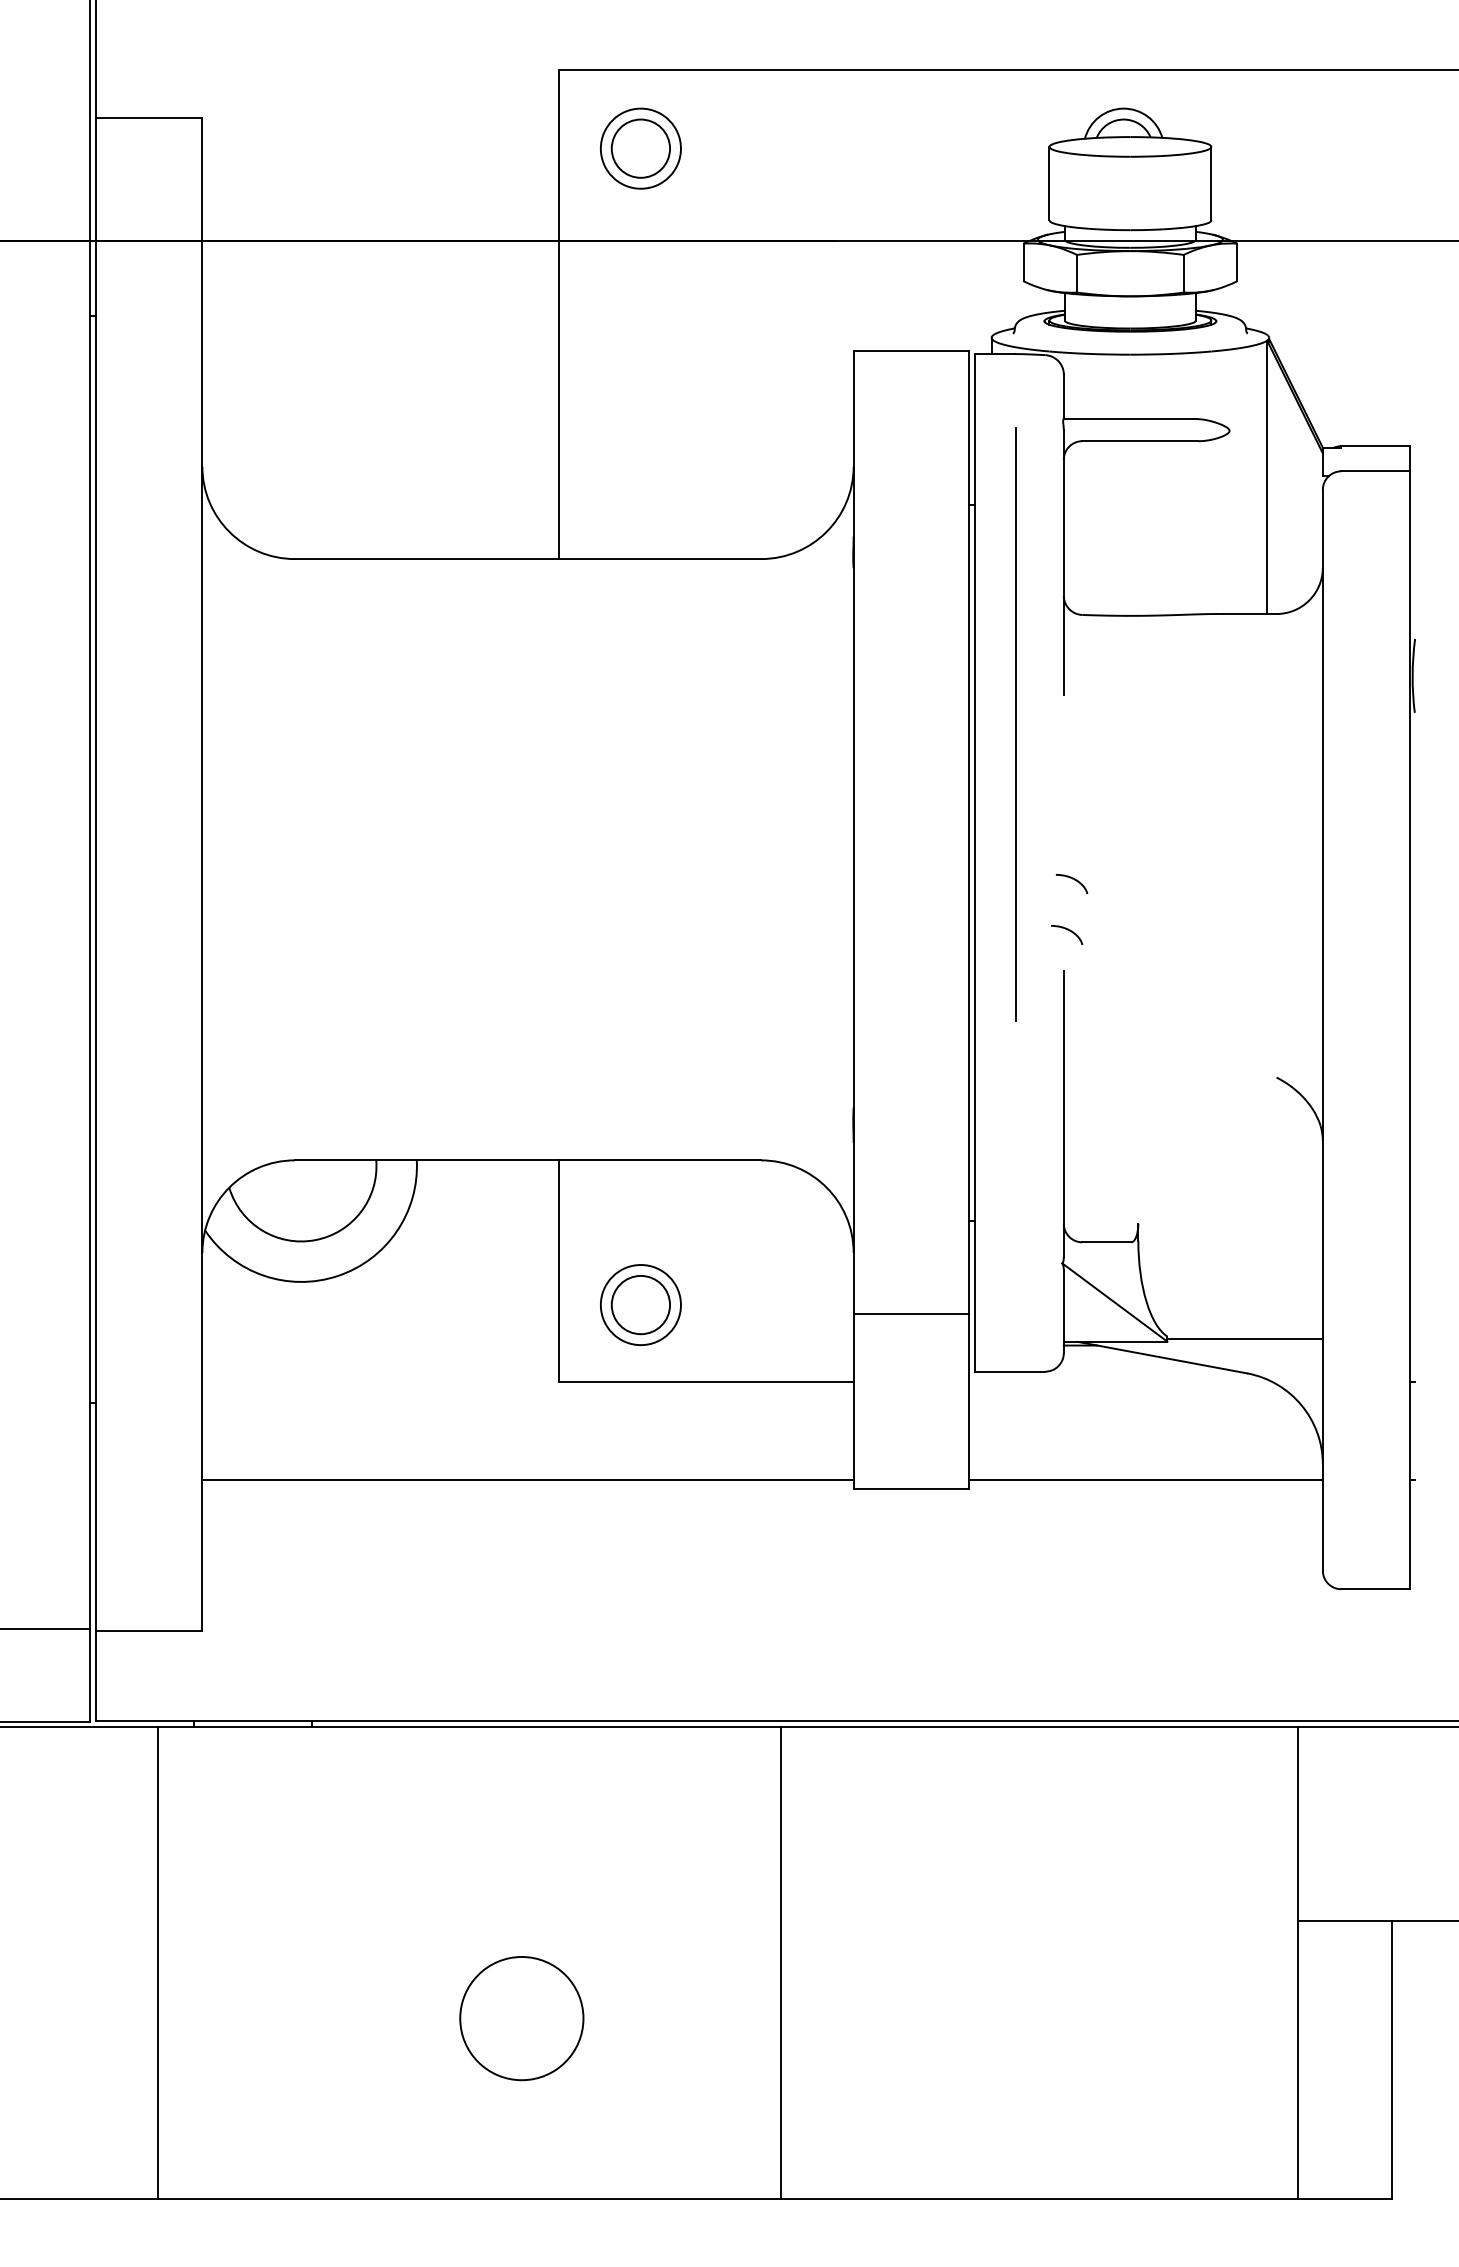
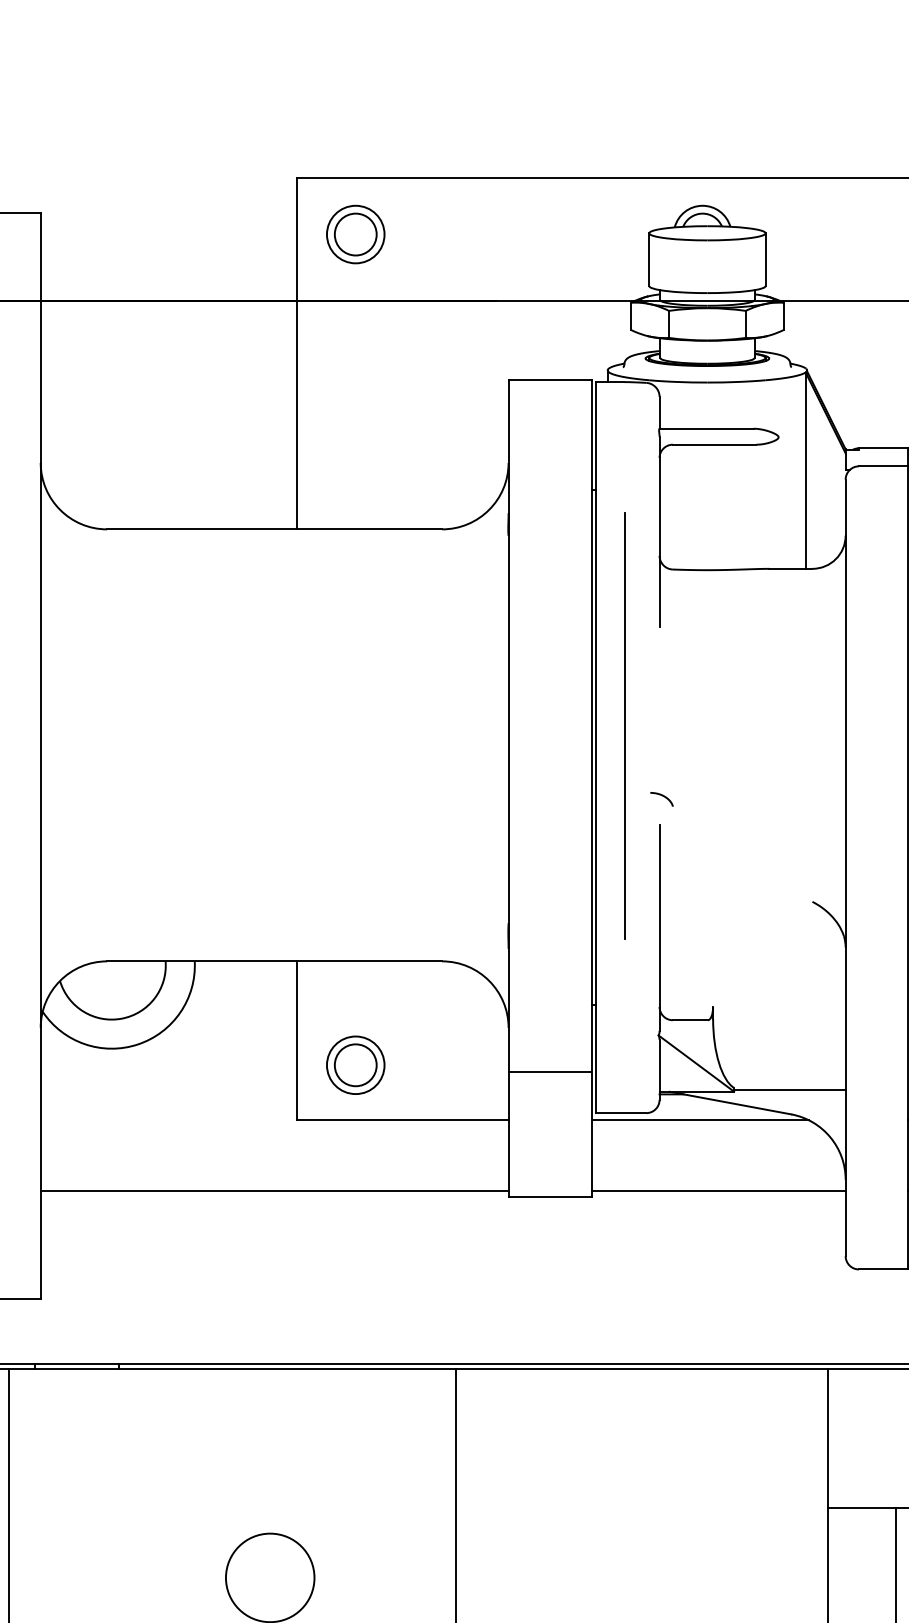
line: (1015, 724) -> (624, 725), moved
curve: (1074, 880) -> (667, 760), removed
line: (1120, 1381) -> (700, 1120), added

